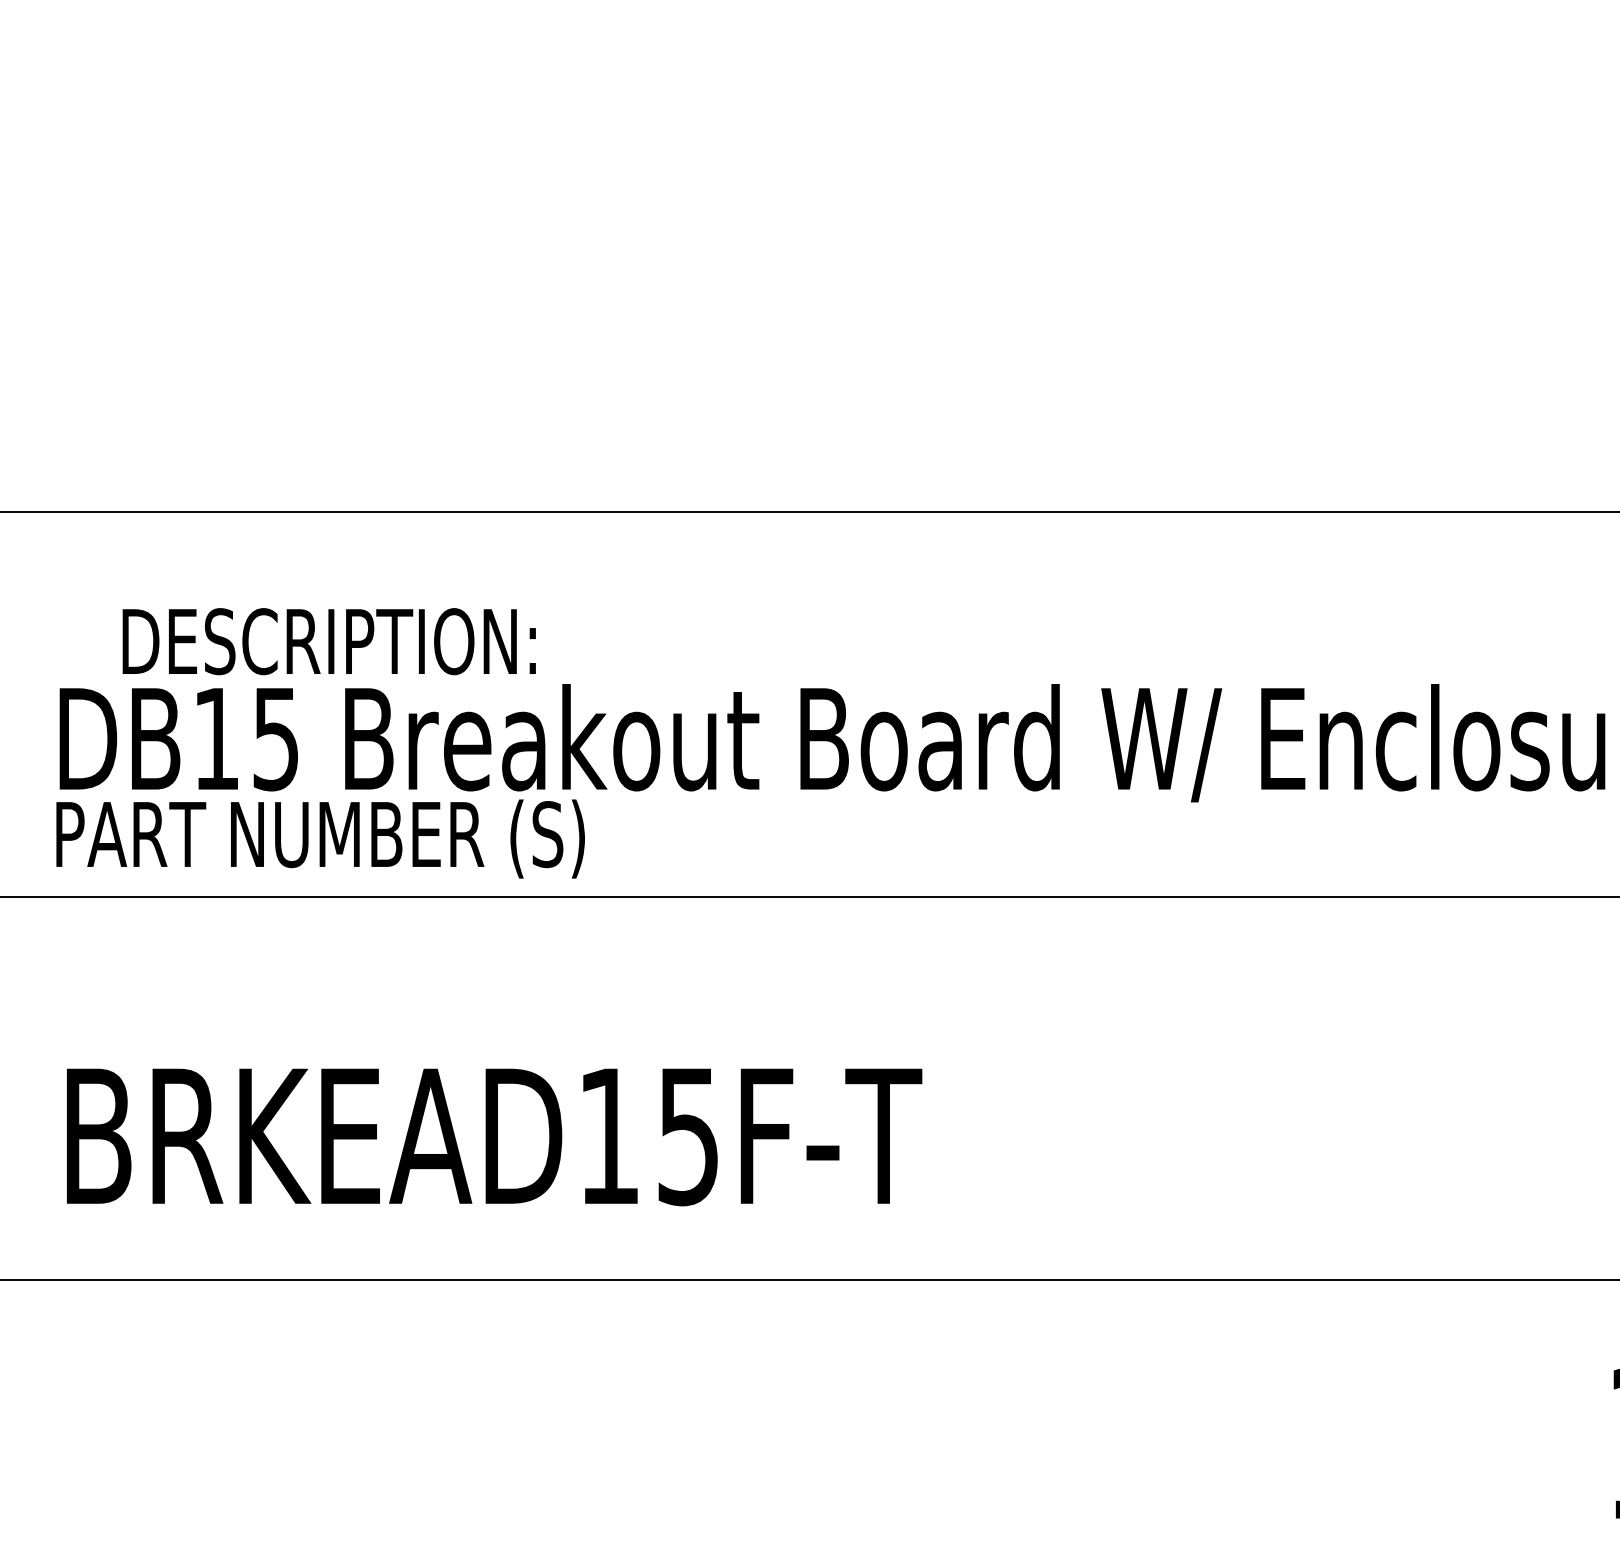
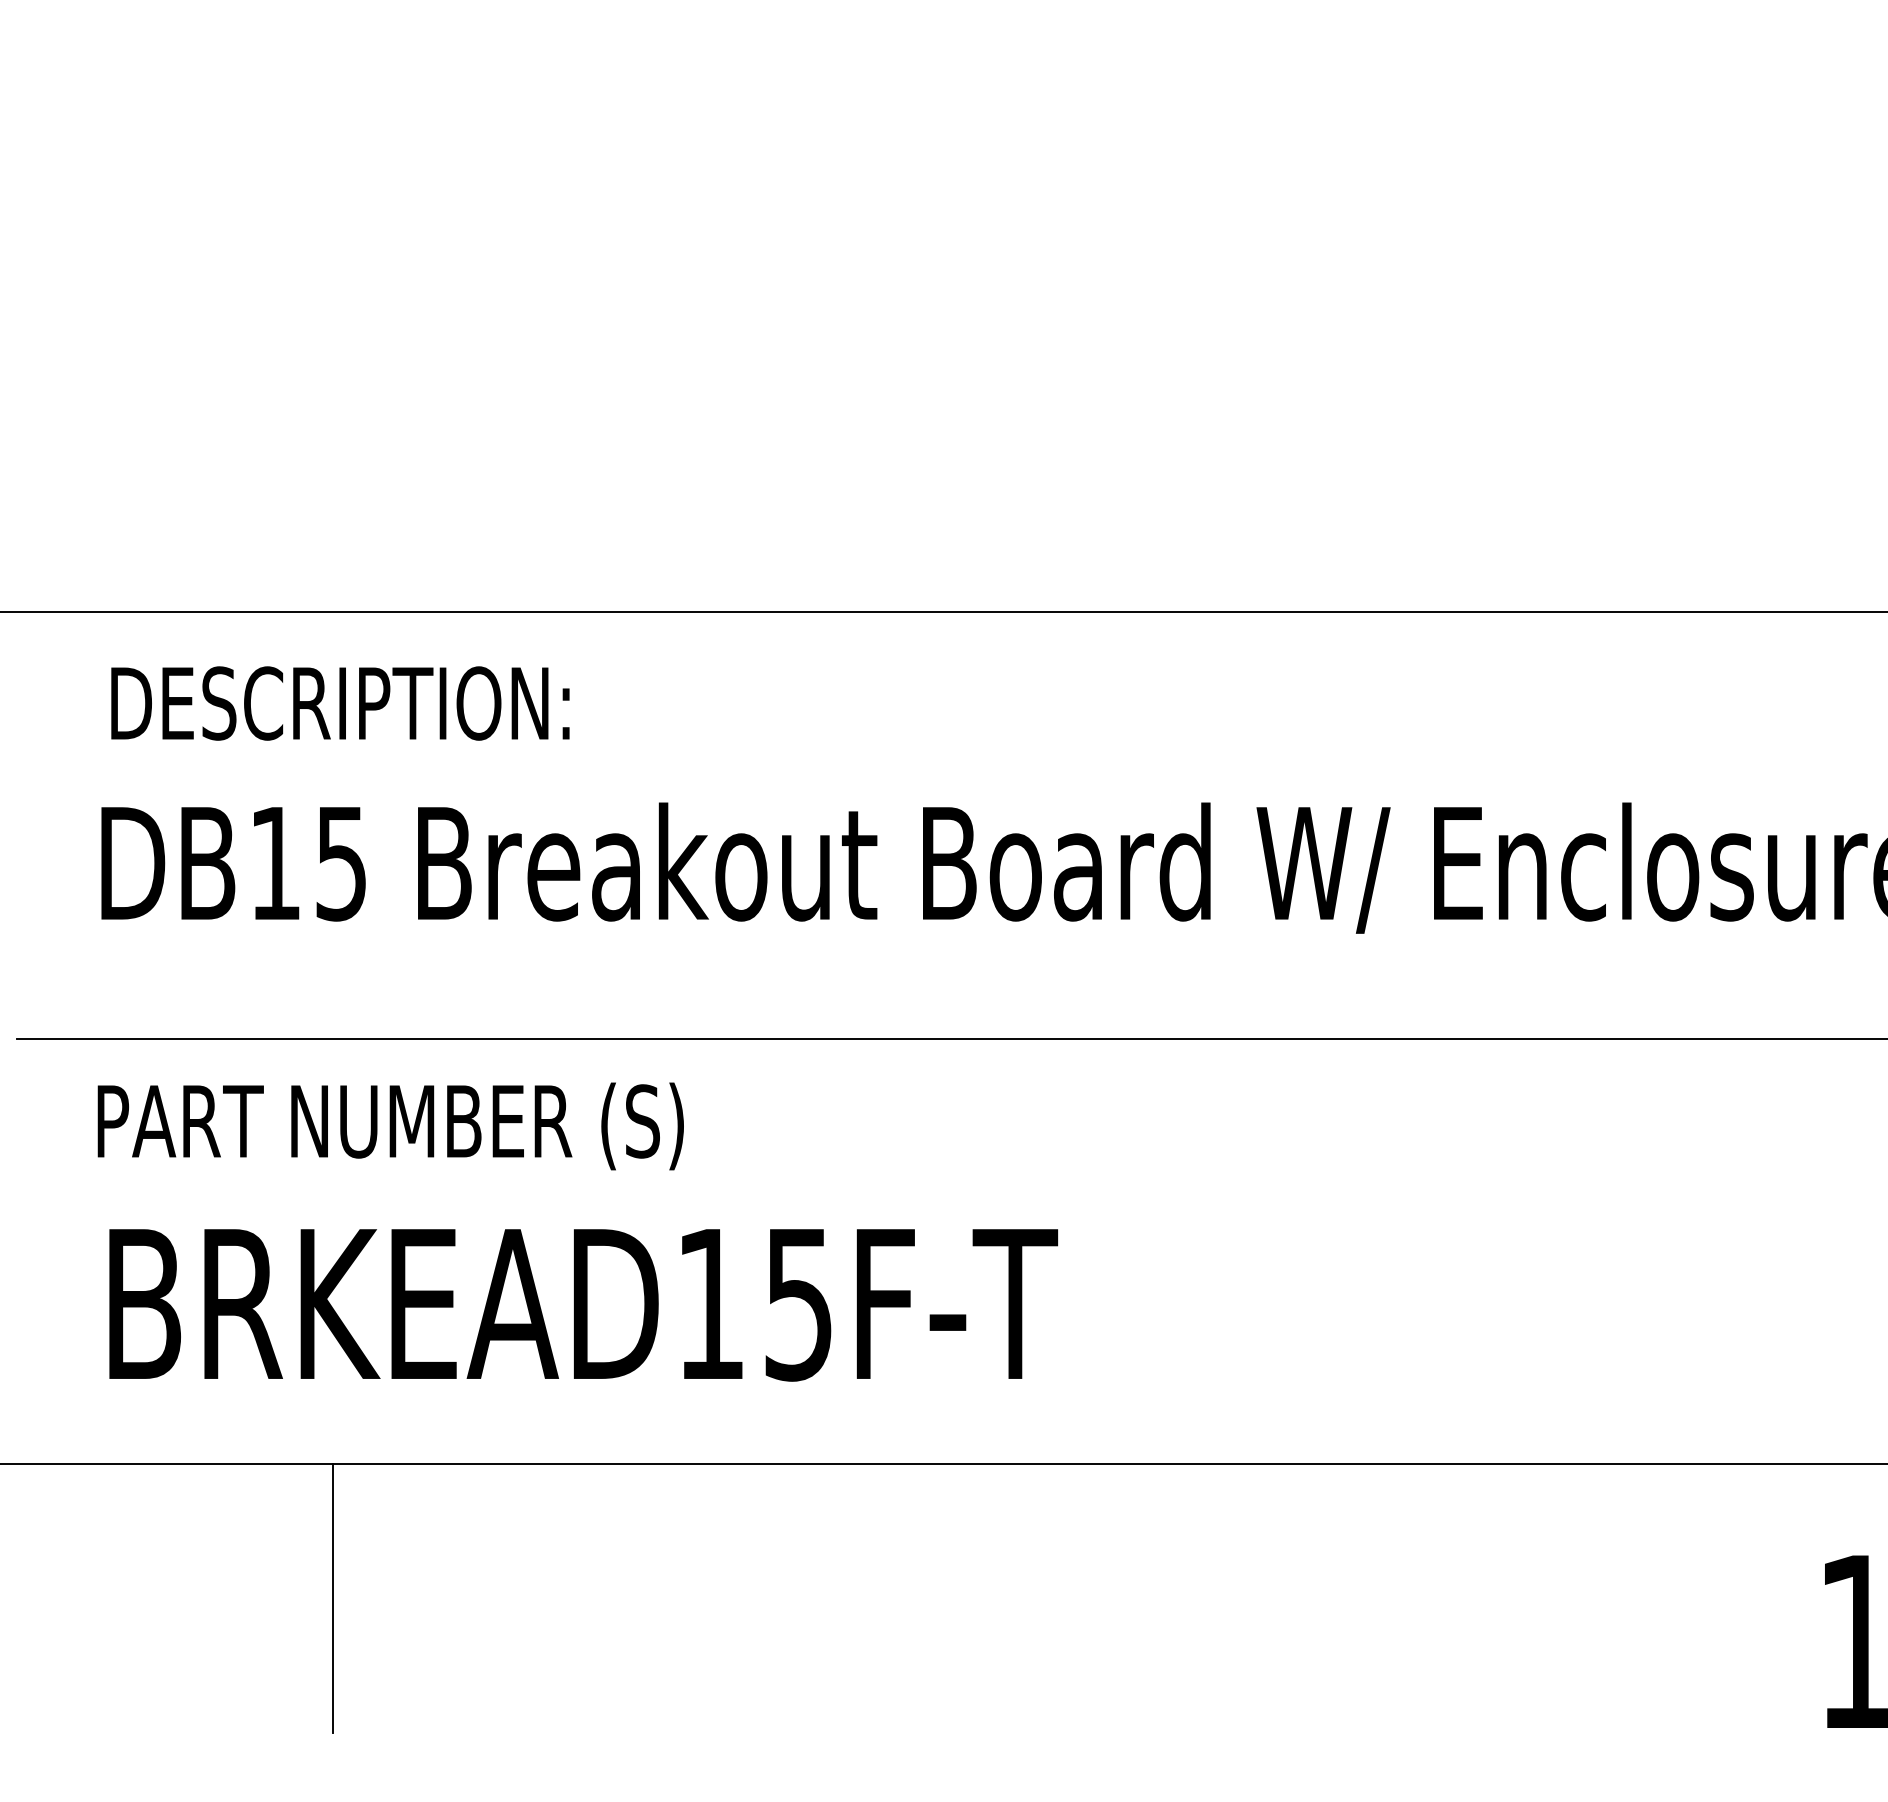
text: (329, 641) -> (340, 703), moved
text: (320, 839) -> (390, 1126), moved
line: (268, 1401) -> (332, 1598), added

